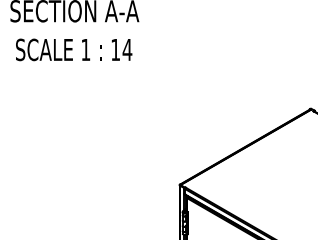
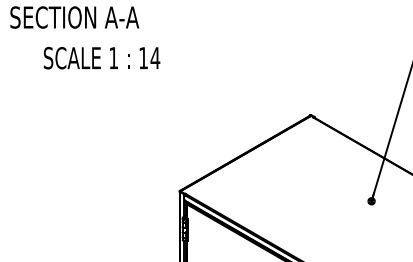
text: (73, 50) -> (101, 58), moved

